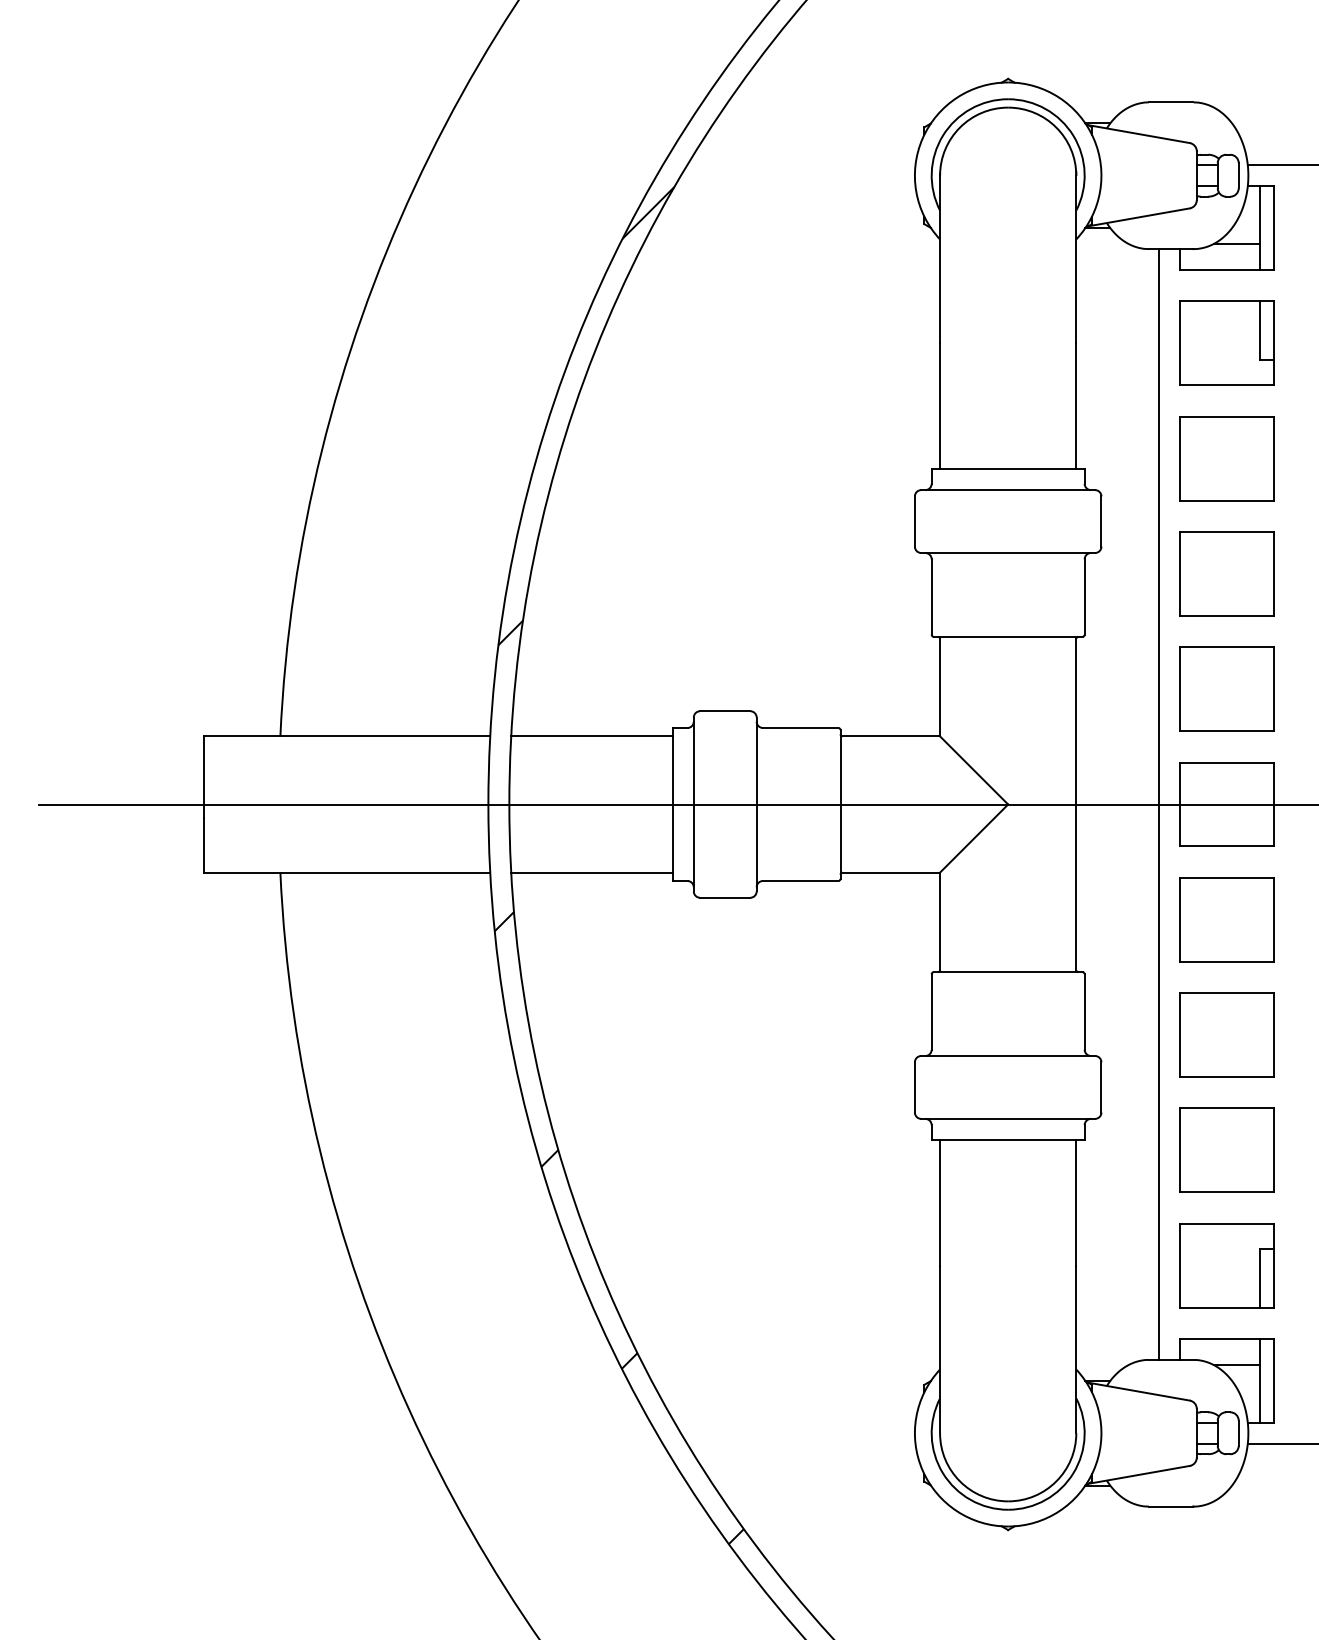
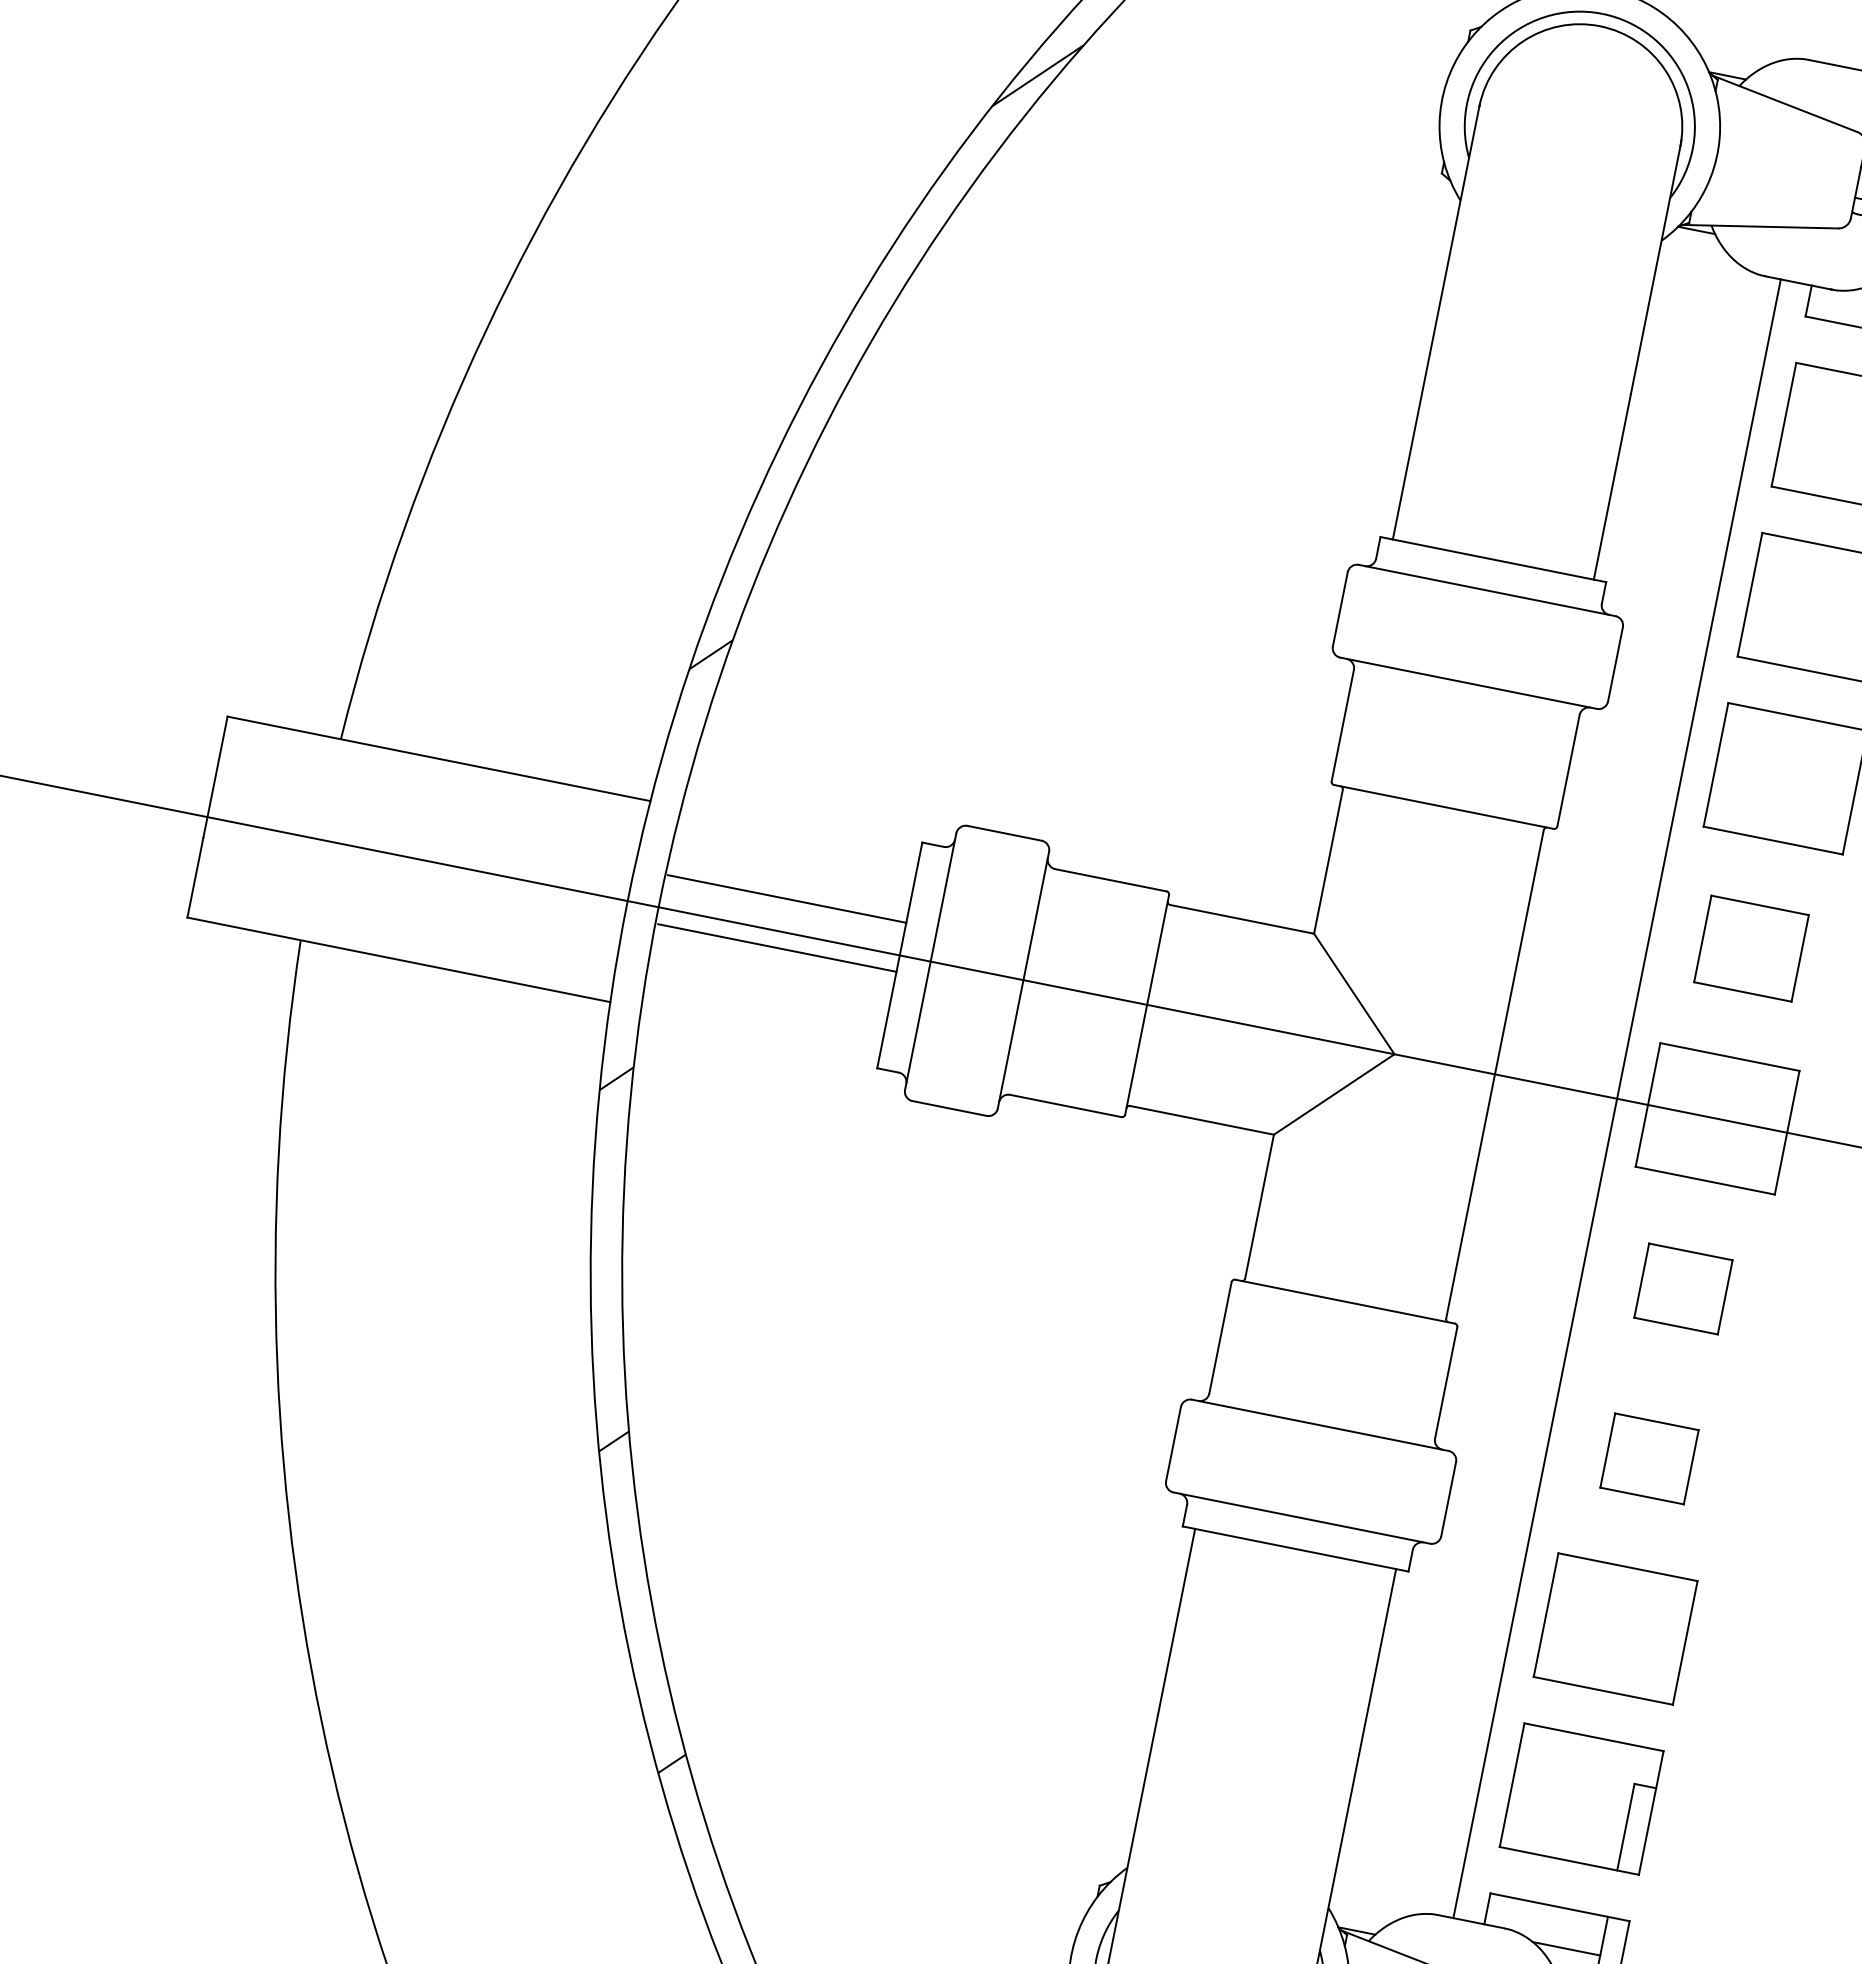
part: (1226, 688) -> (1750, 947), size x0.7
line: (591, 736) -> (786, 899), moved
line: (591, 872) -> (776, 947), moved
part: (1226, 919) -> (1682, 1288), size x0.6
part: (1226, 1034) -> (1648, 1457), size x0.6

